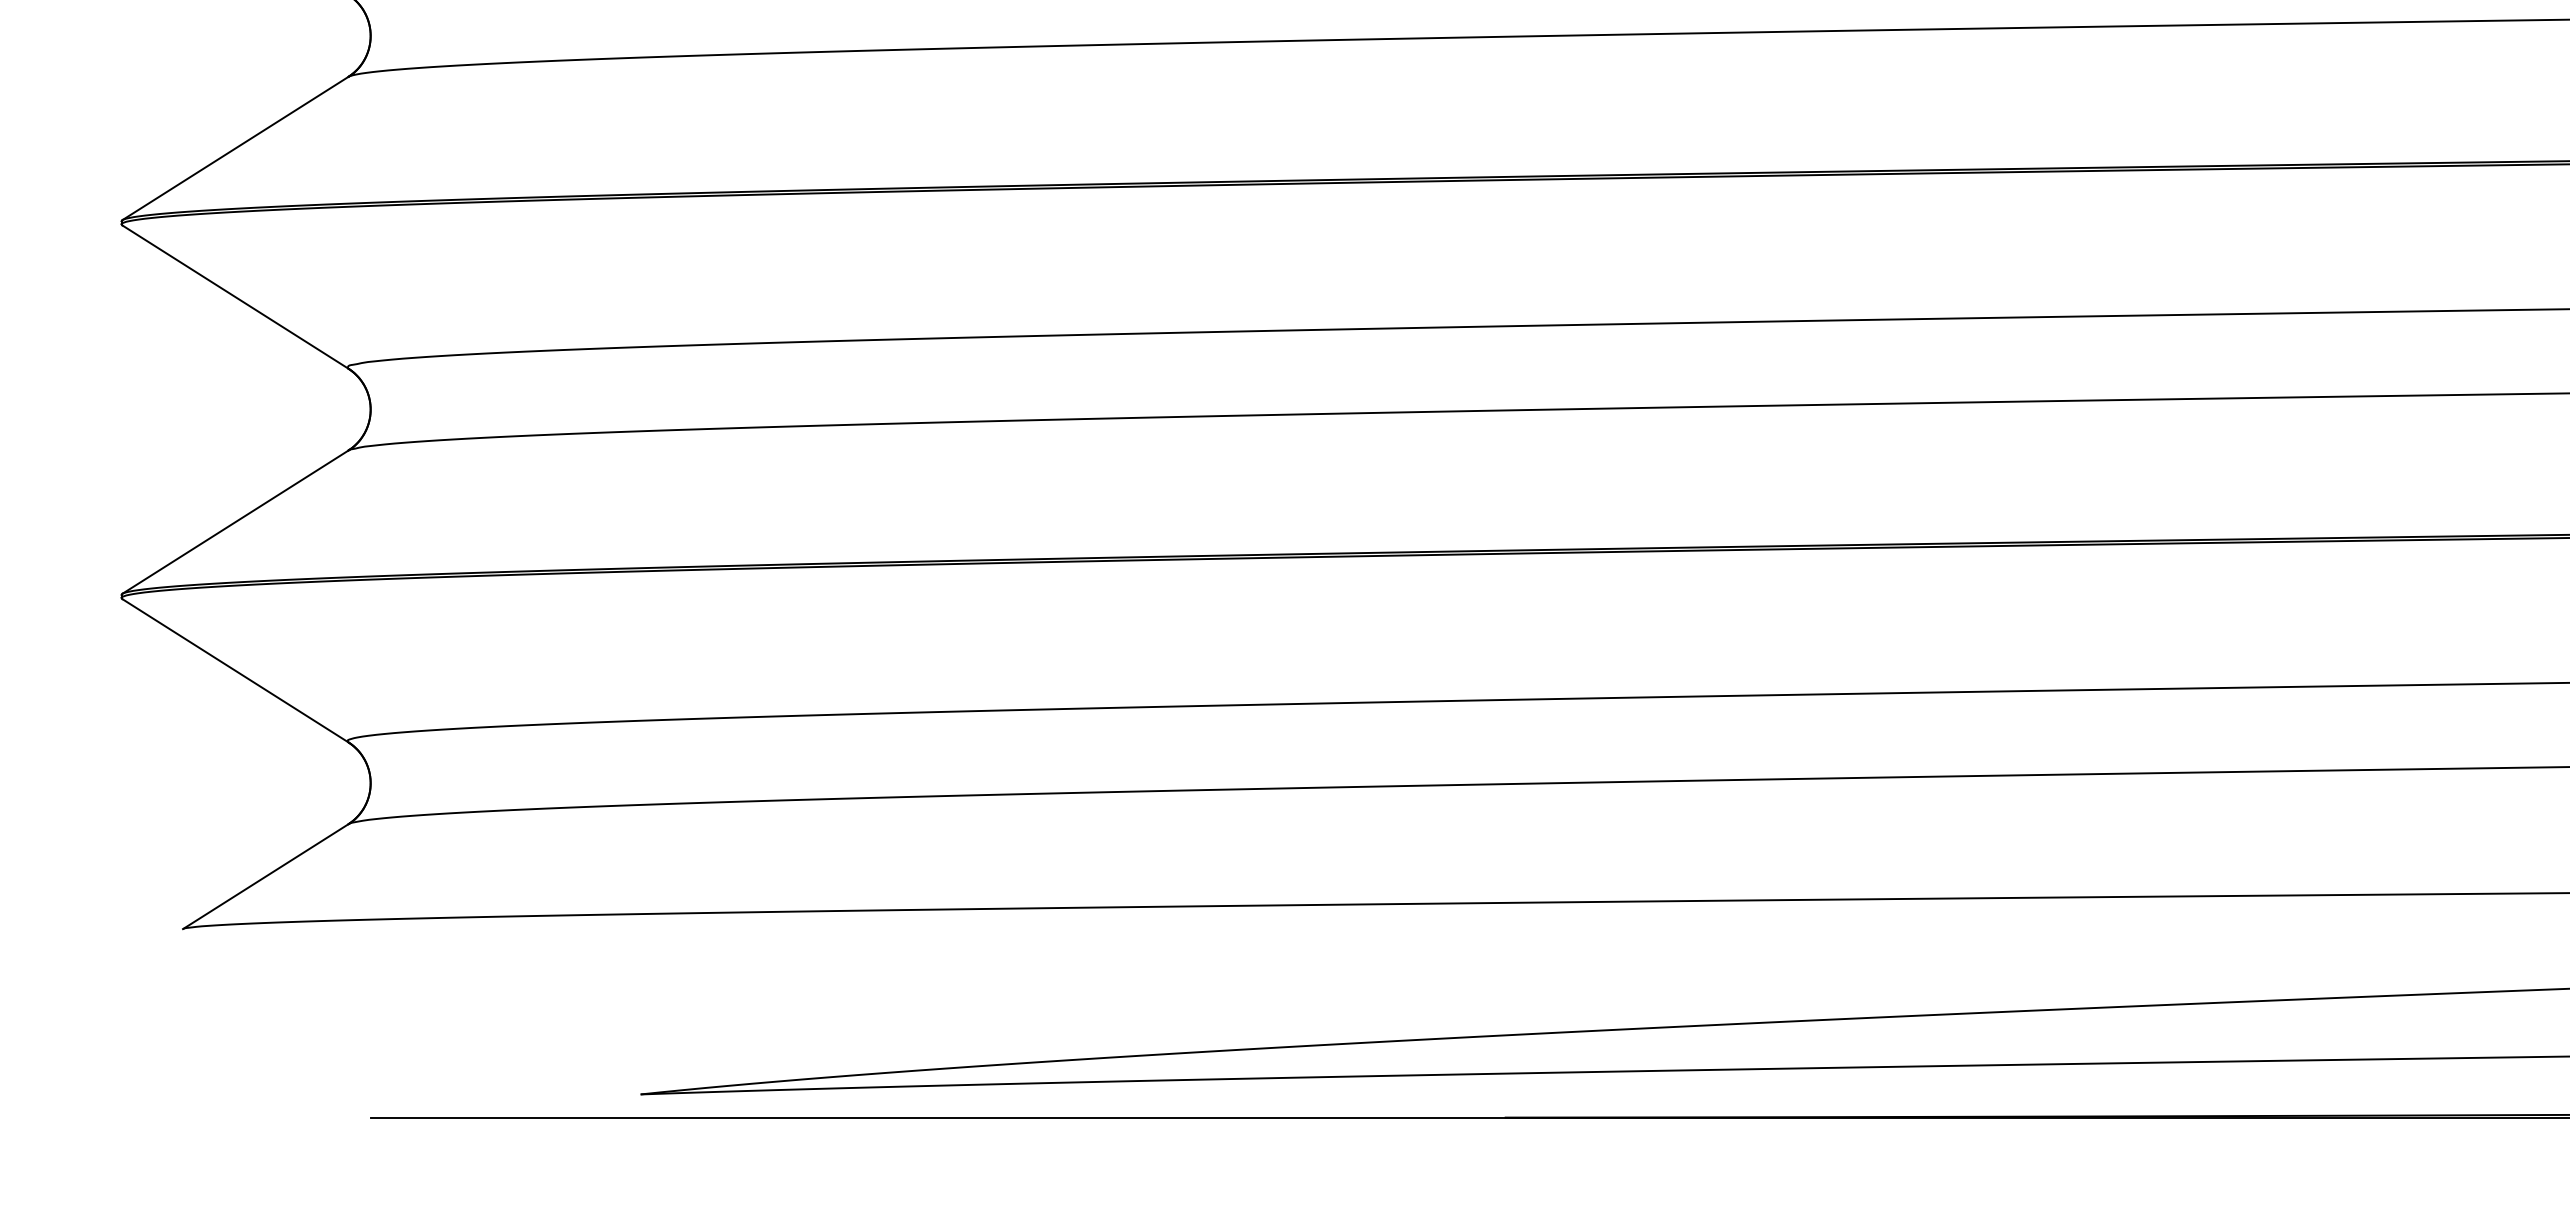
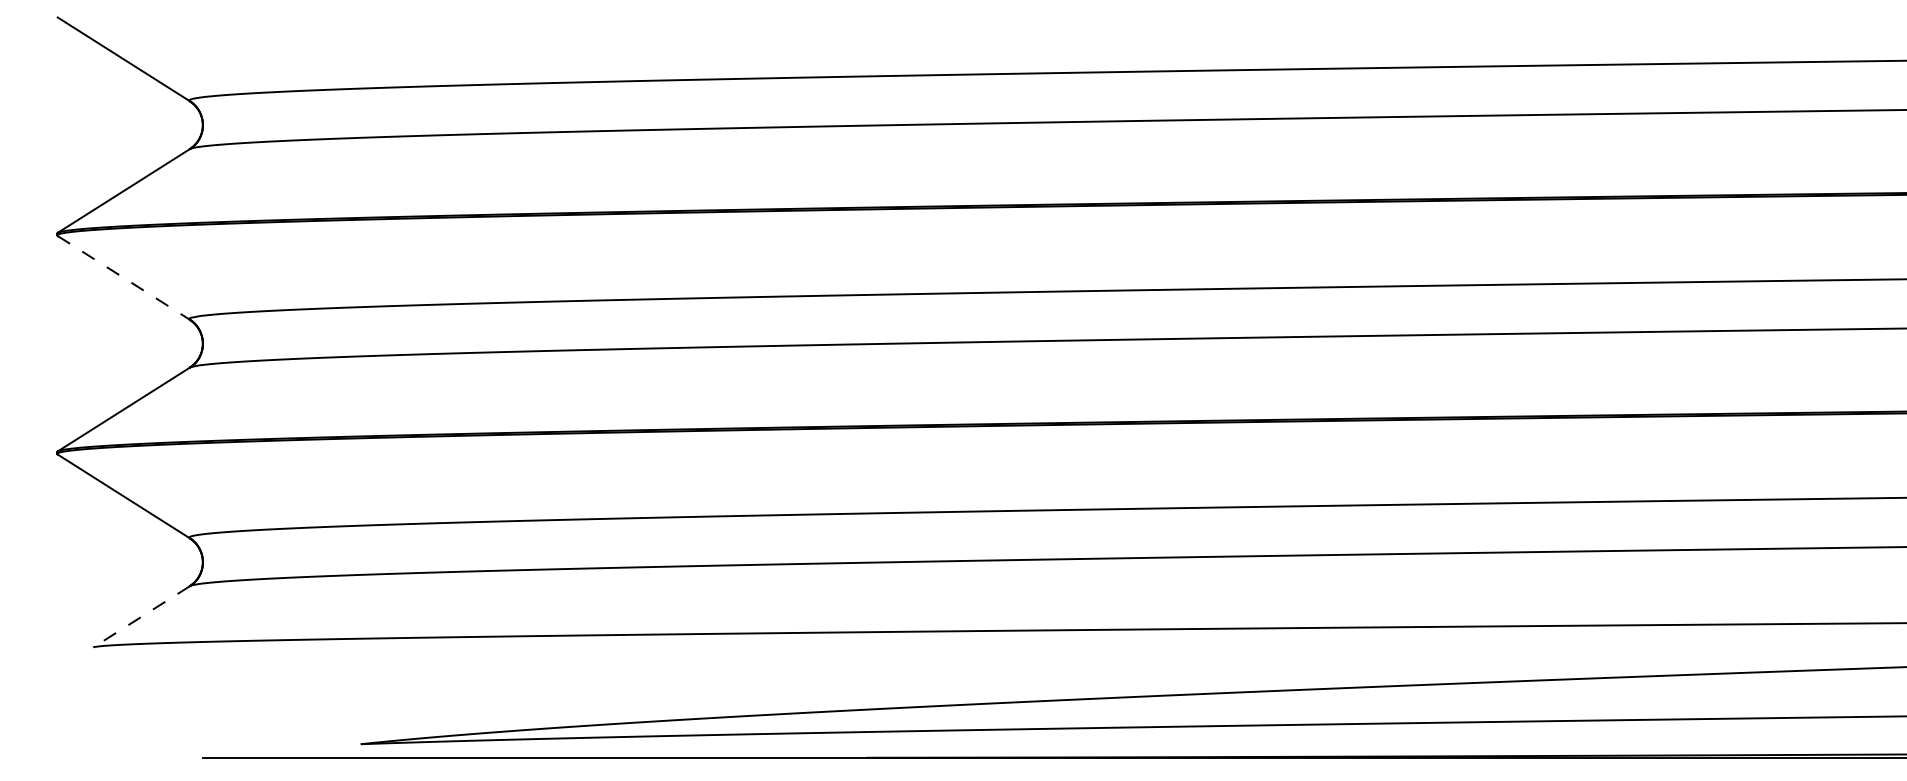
line: (236, 298) -> (124, 278), solid -> dashed
line: (265, 877) -> (141, 617), solid -> dashed

